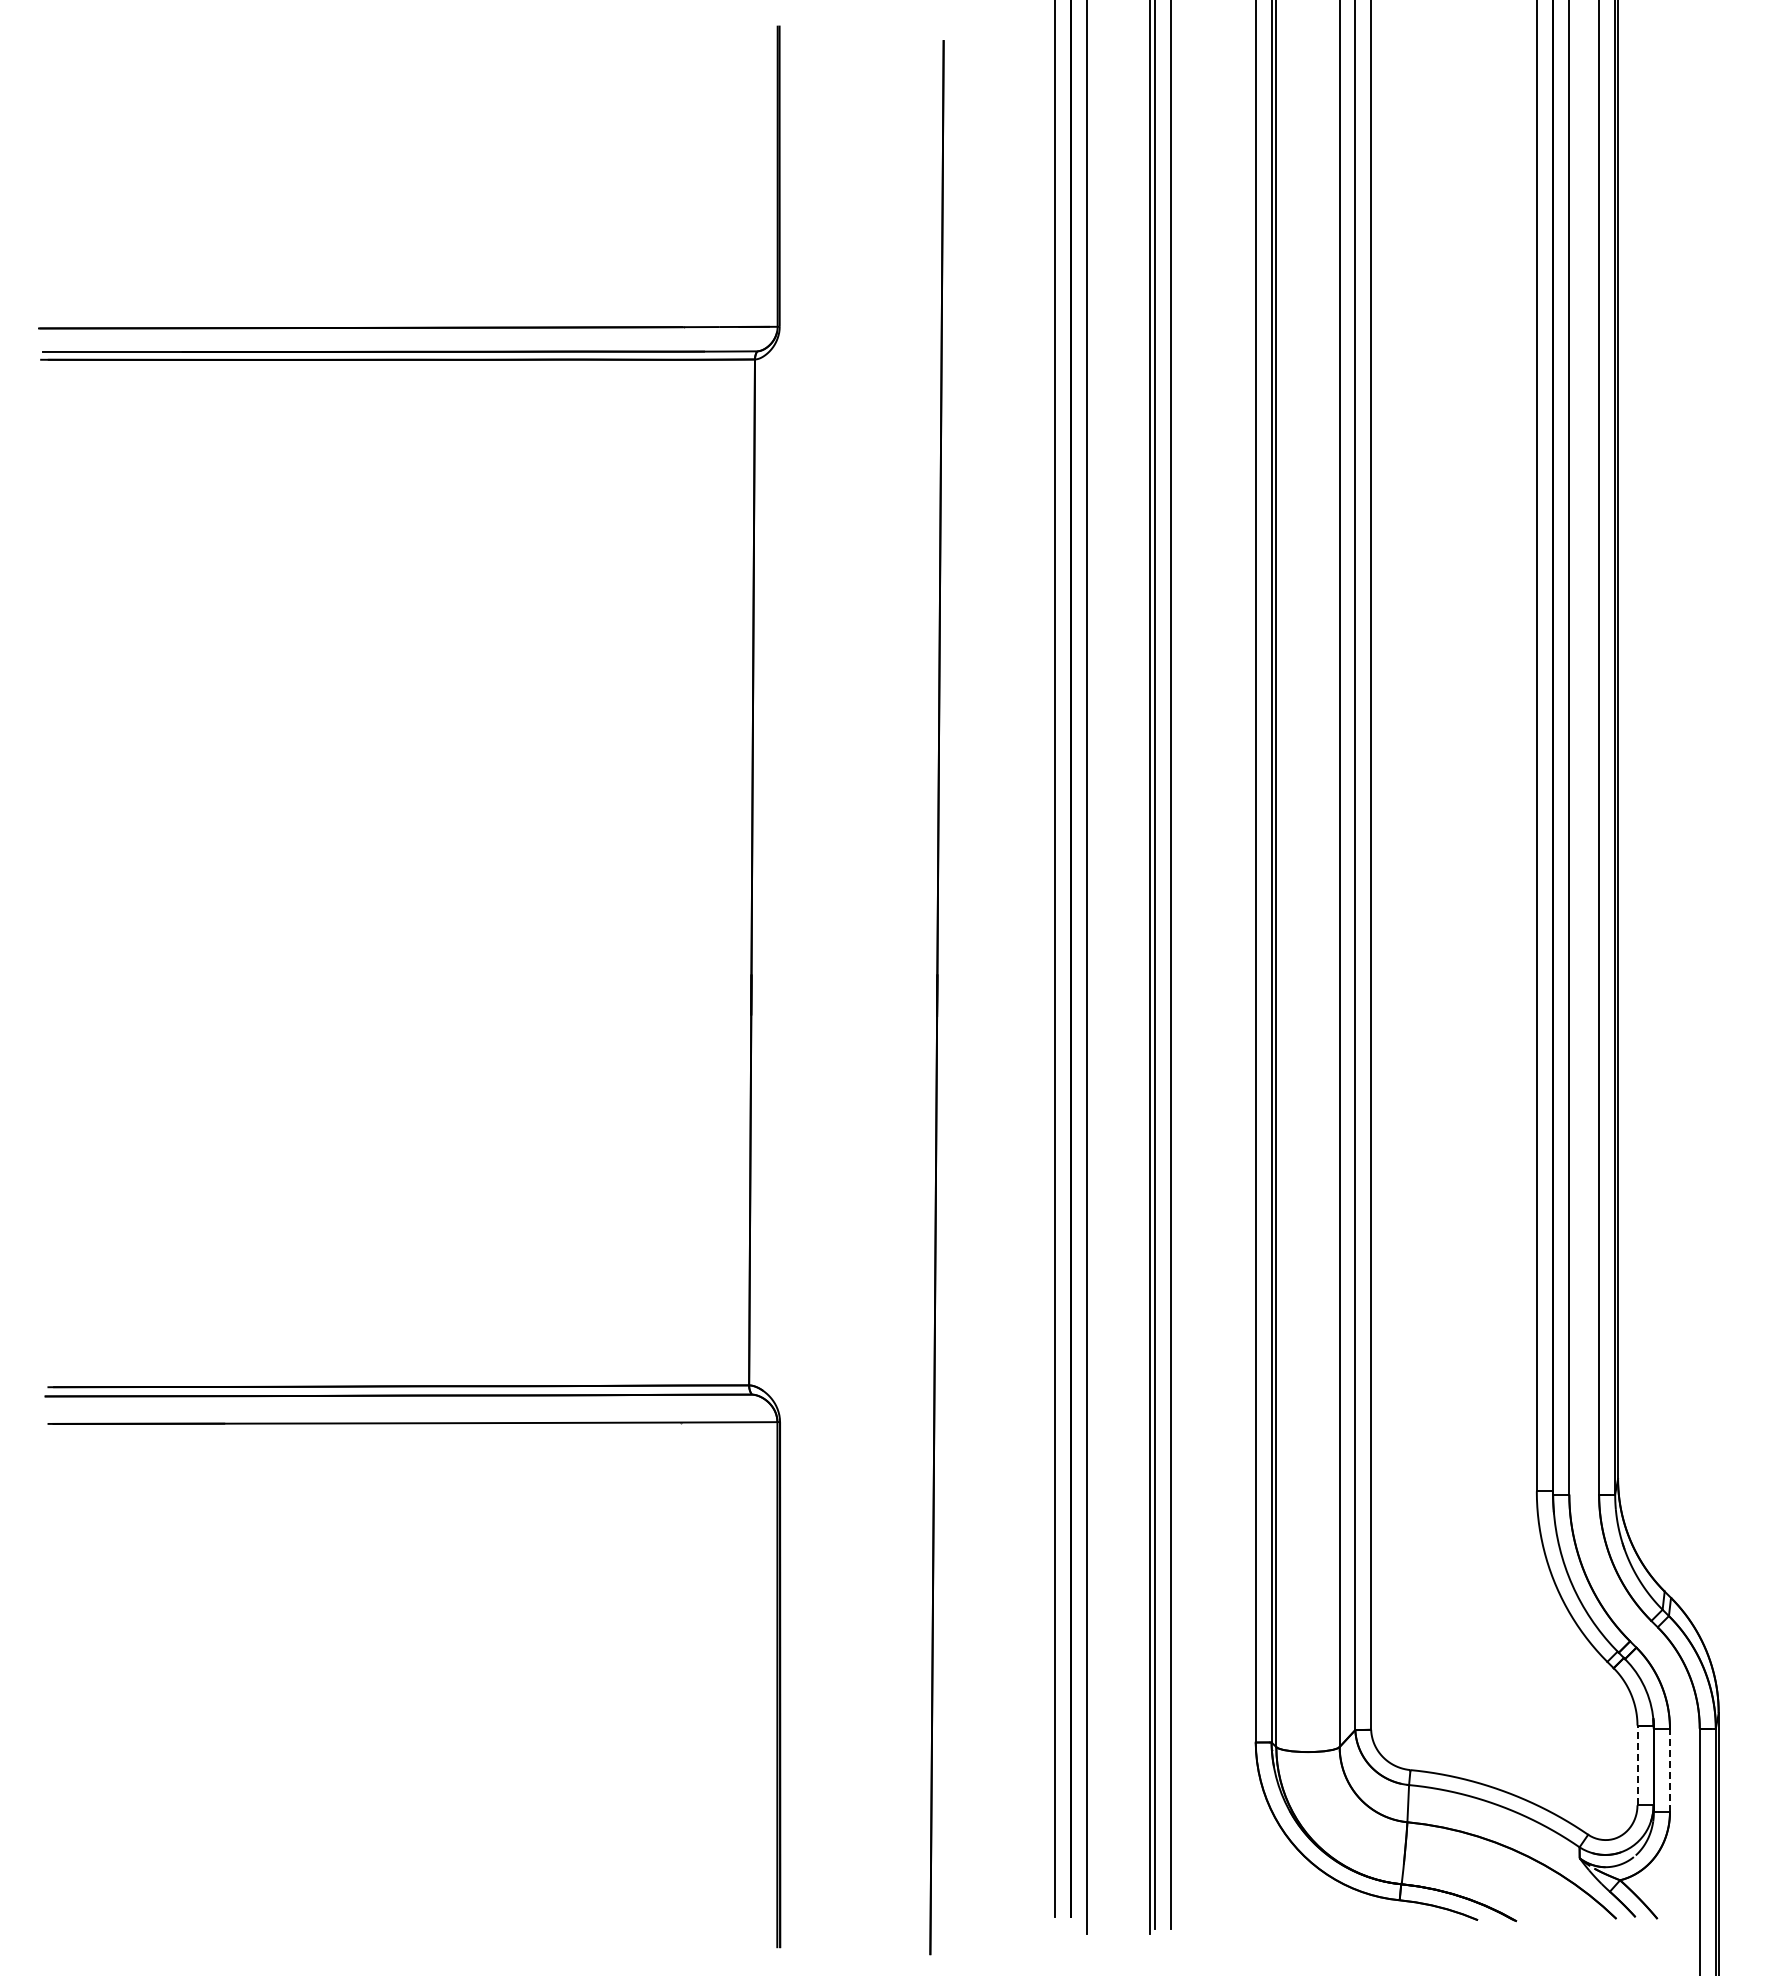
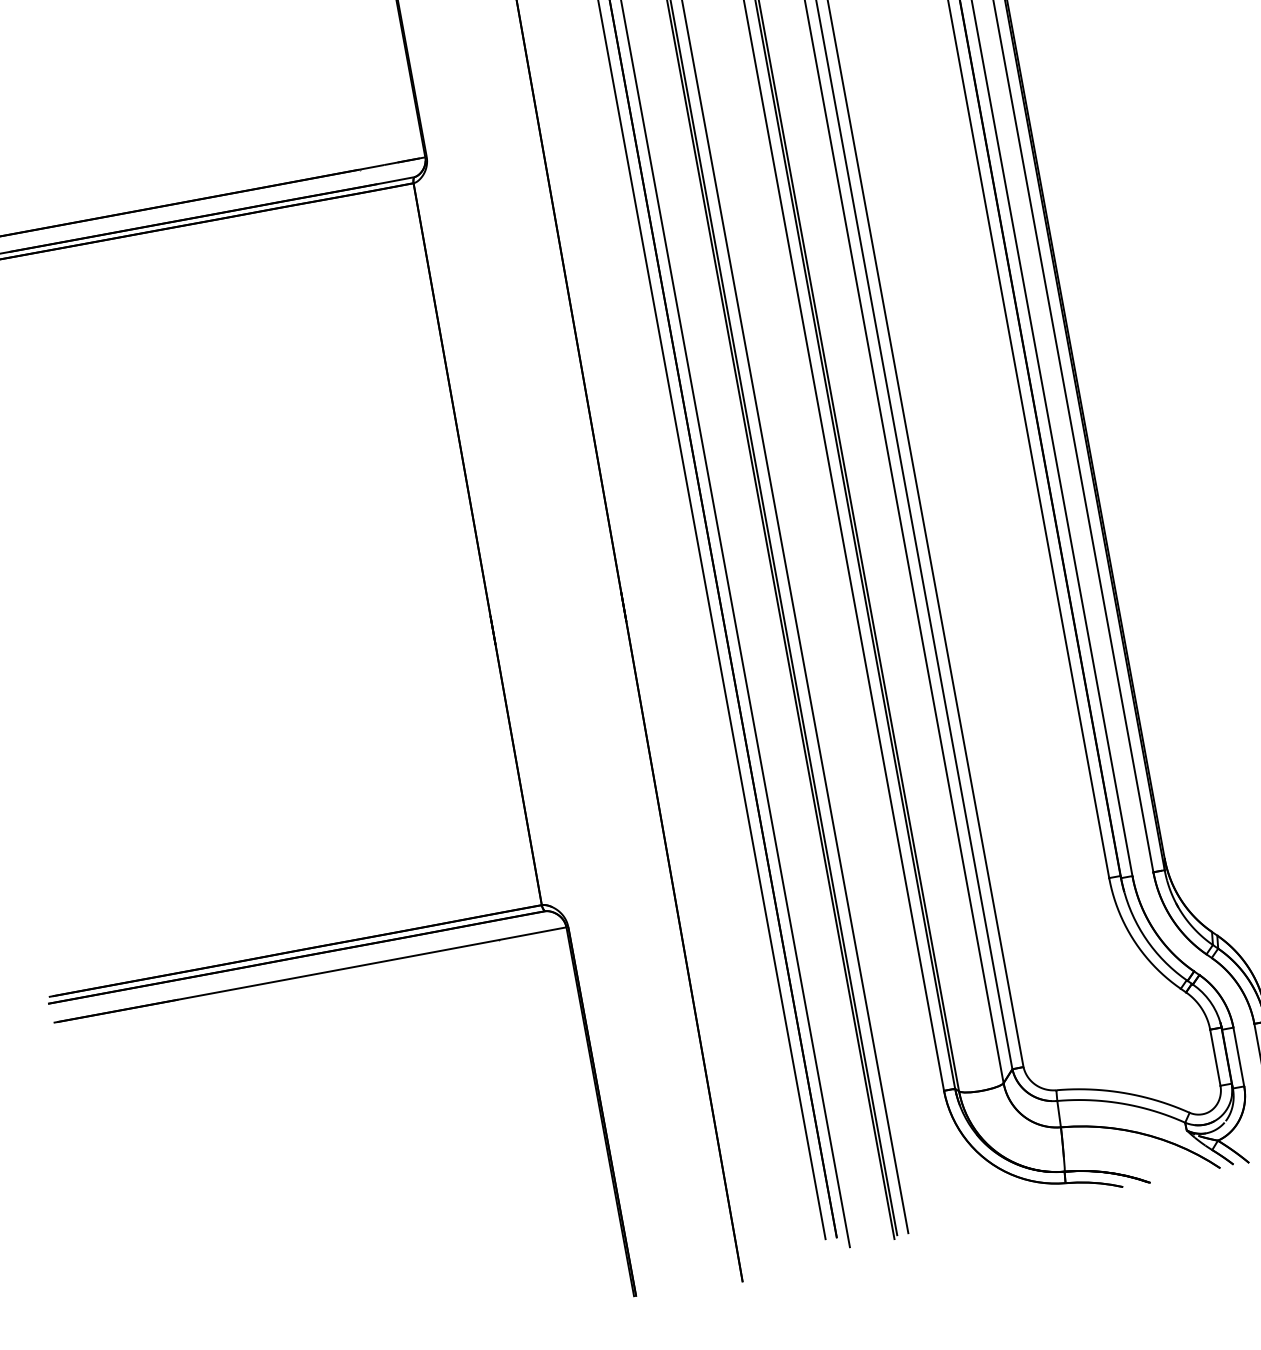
line: (1637, 1765) -> (1215, 1057), dashed -> solid
line: (1669, 1770) -> (1238, 1057), dashed -> solid

